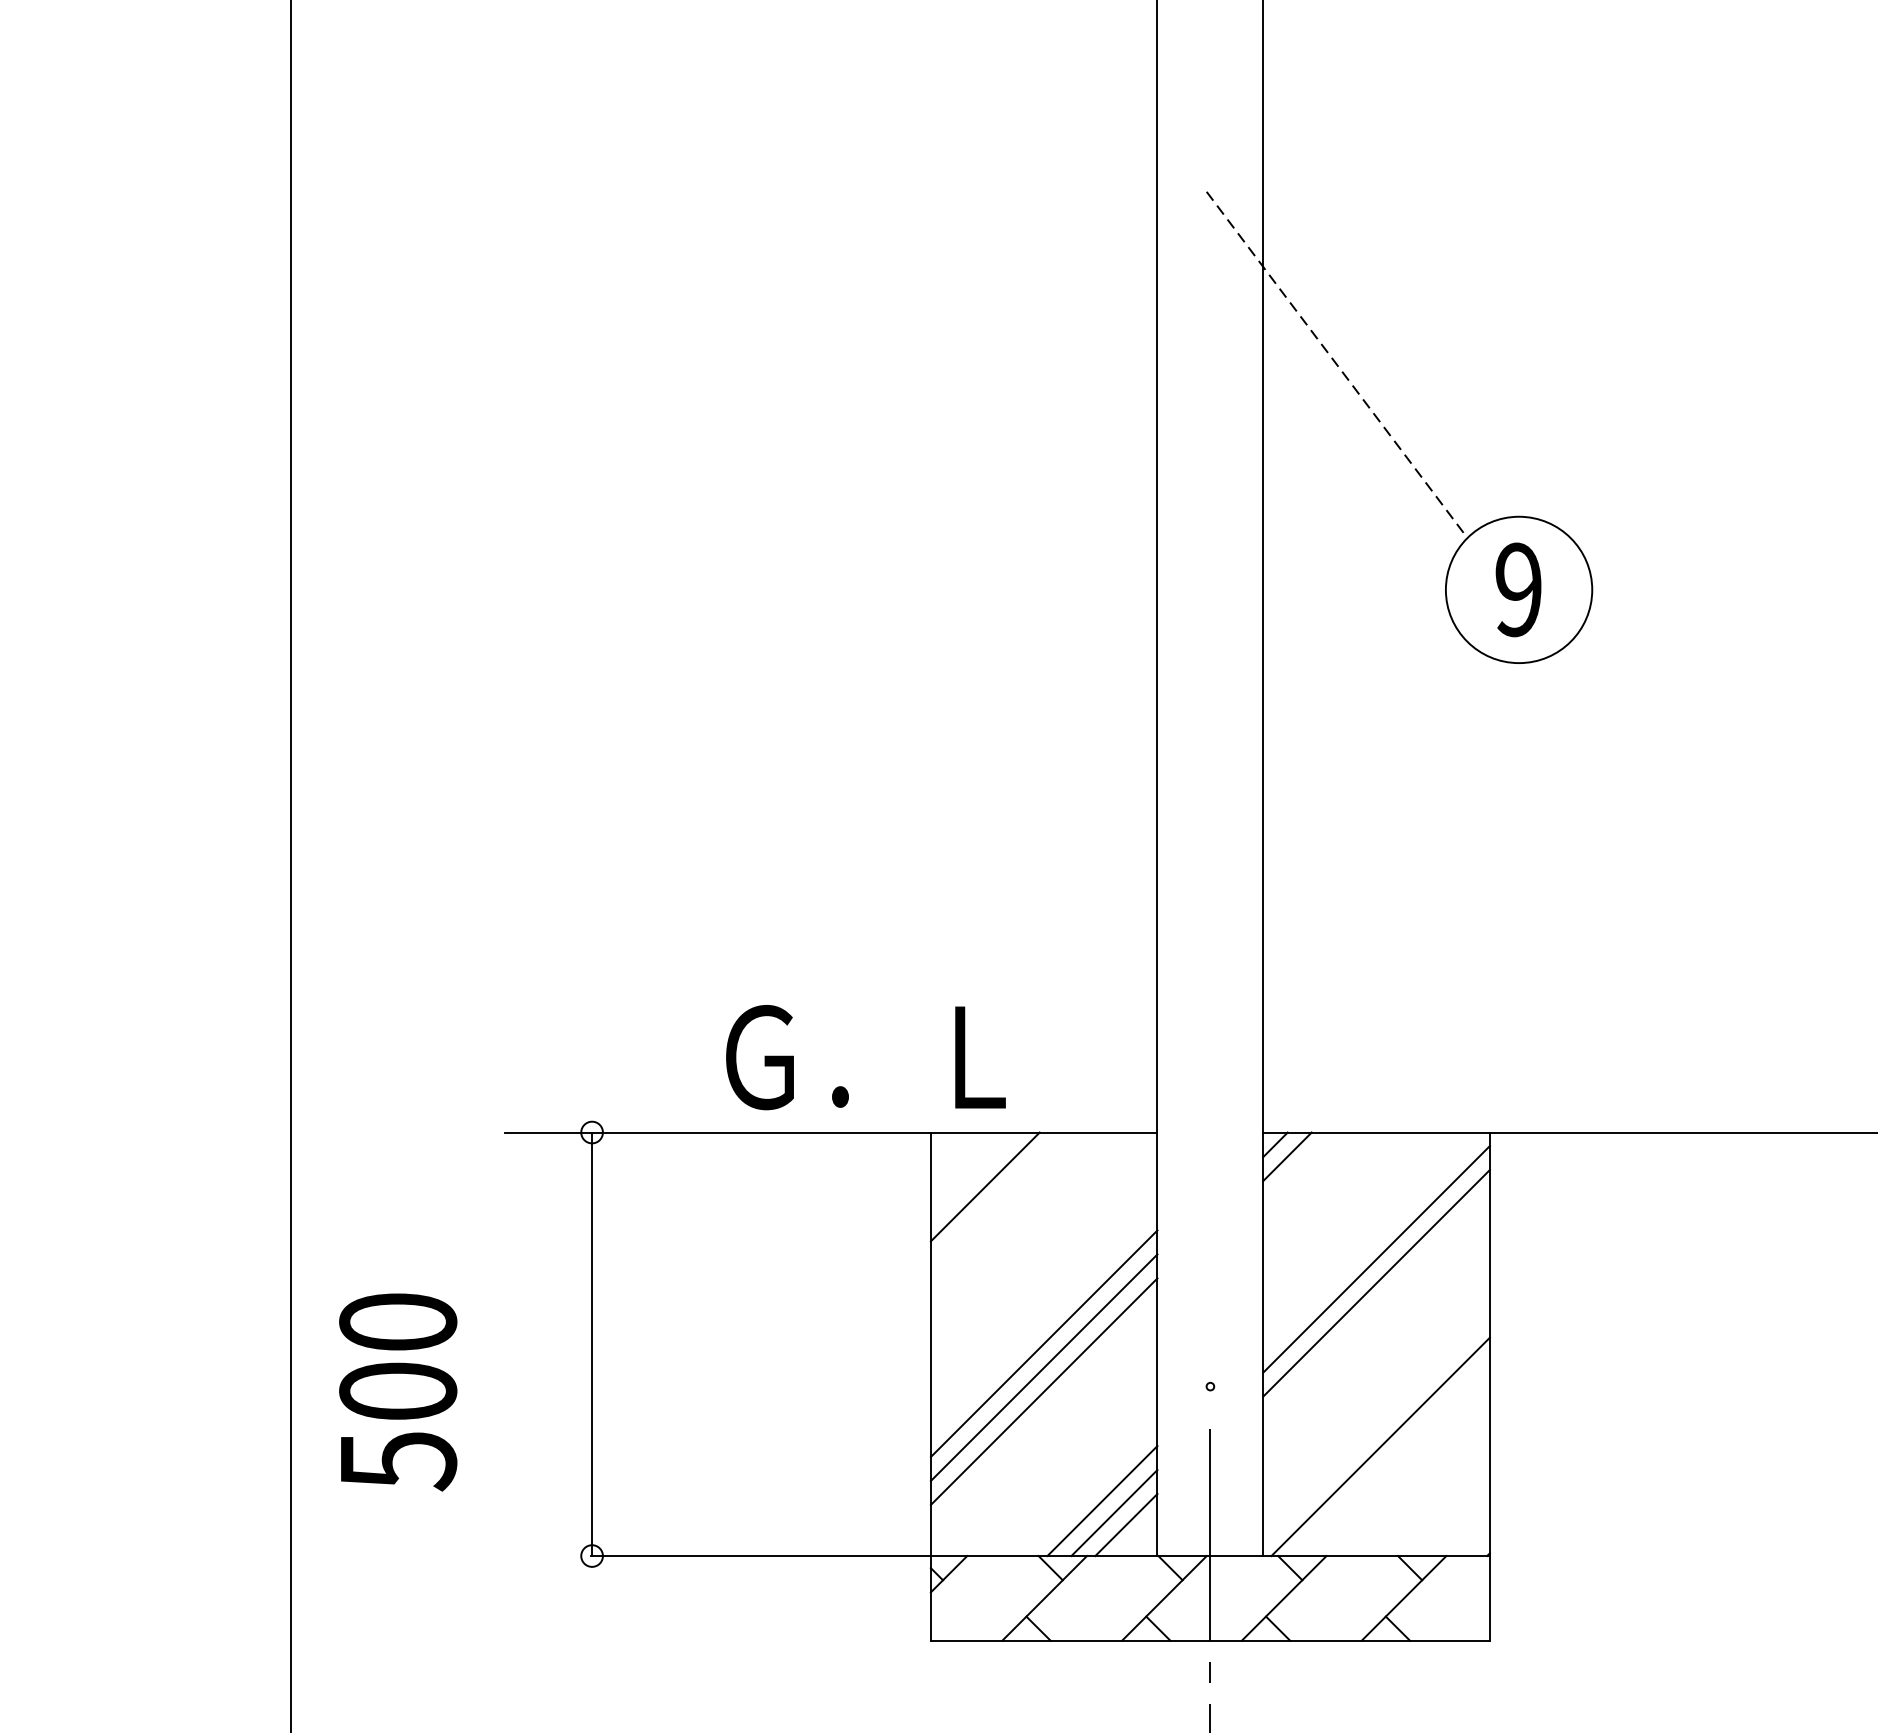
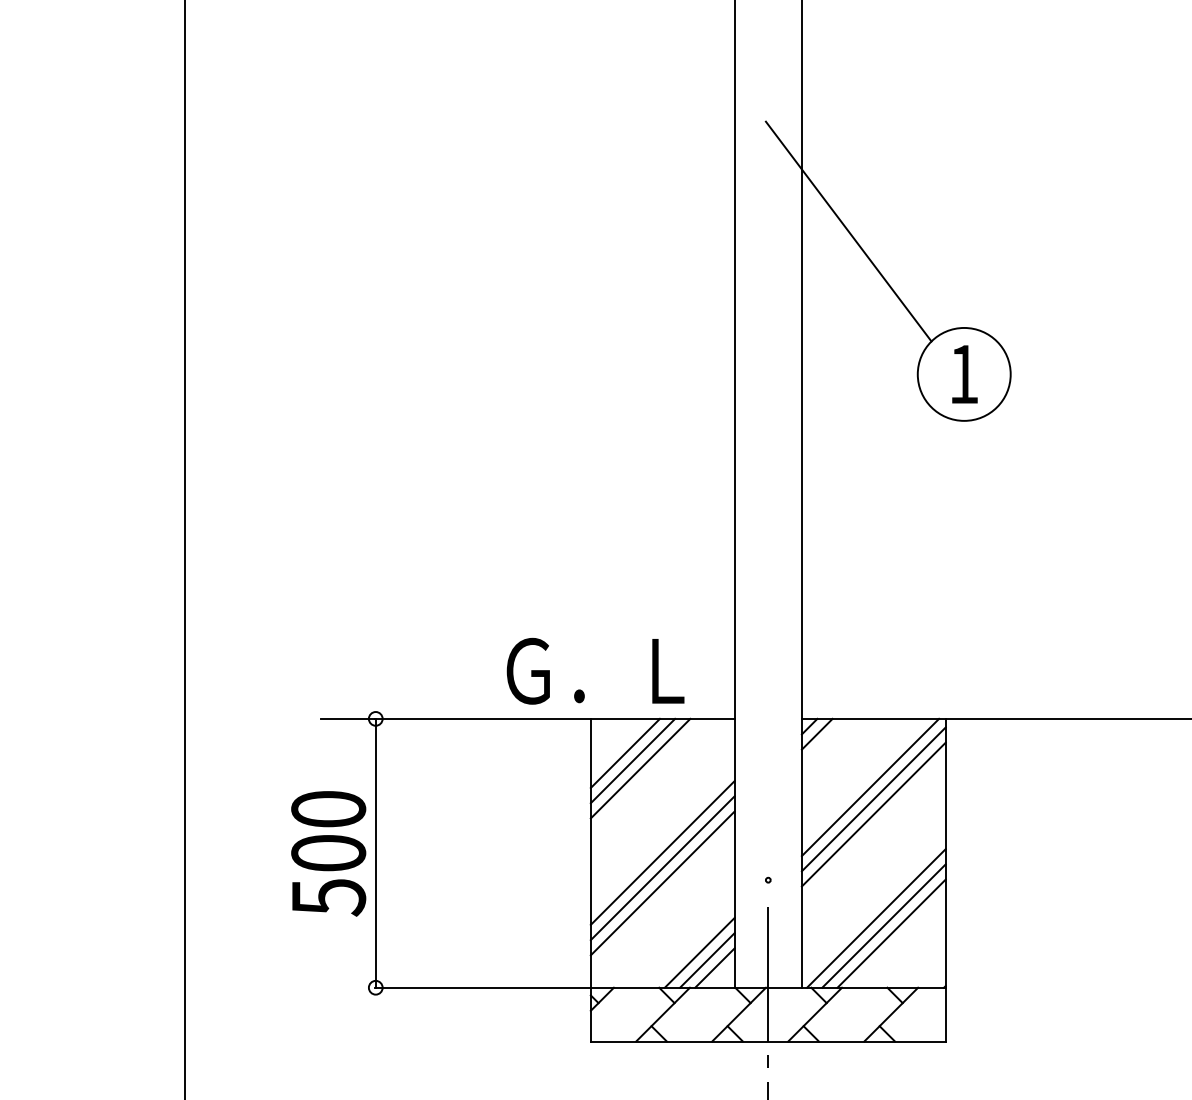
line: (1336, 364) -> (848, 231), dashed -> solid
text: (1517, 590) -> (963, 374), 9 -> 1
text: (865, 1056) -> (595, 670), moved
line: (996, 1198) -> (632, 760), added
line: (1009, 1210) -> (640, 768), added
line: (1371, 1240) -> (870, 787), added
text: (397, 1391) -> (328, 853), moved
line: (1391, 1457) -> (883, 925), added
line: (1404, 1470) -> (891, 933), added

